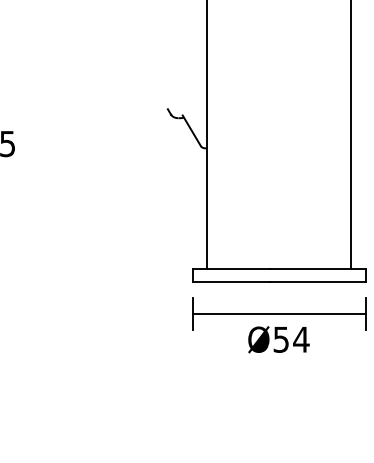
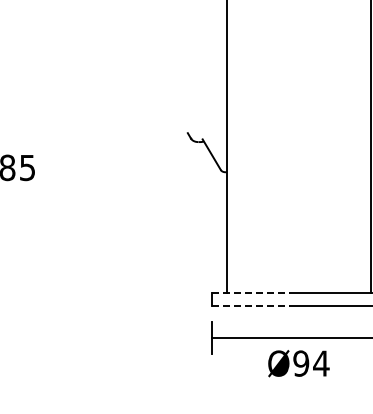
line: (231, 269) -> (251, 293), solid -> dashed
line: (231, 282) -> (251, 306), solid -> dashed
text: (281, 339) -> (301, 363), Ø54 -> Ø94

